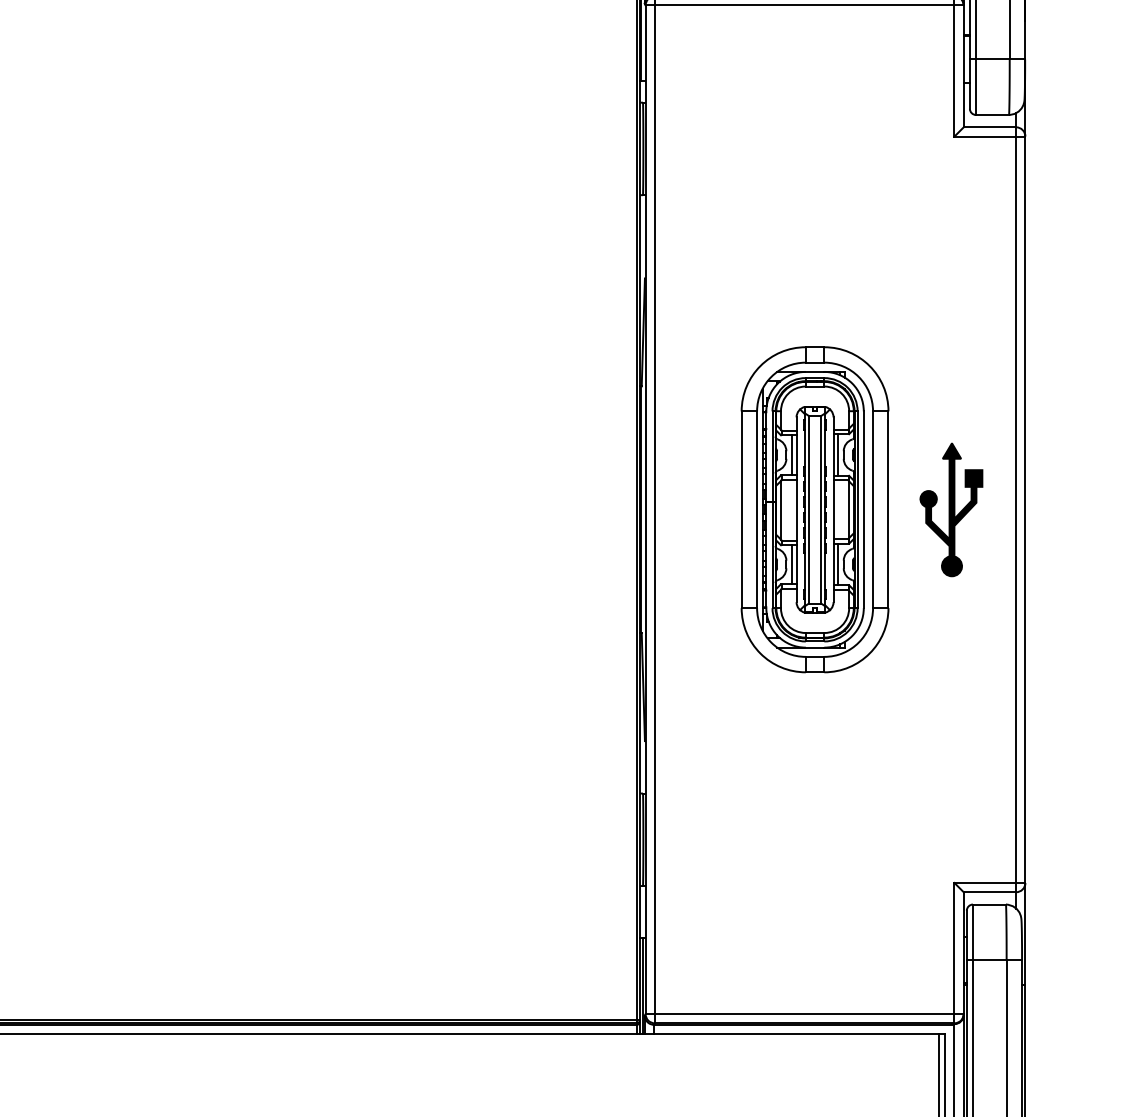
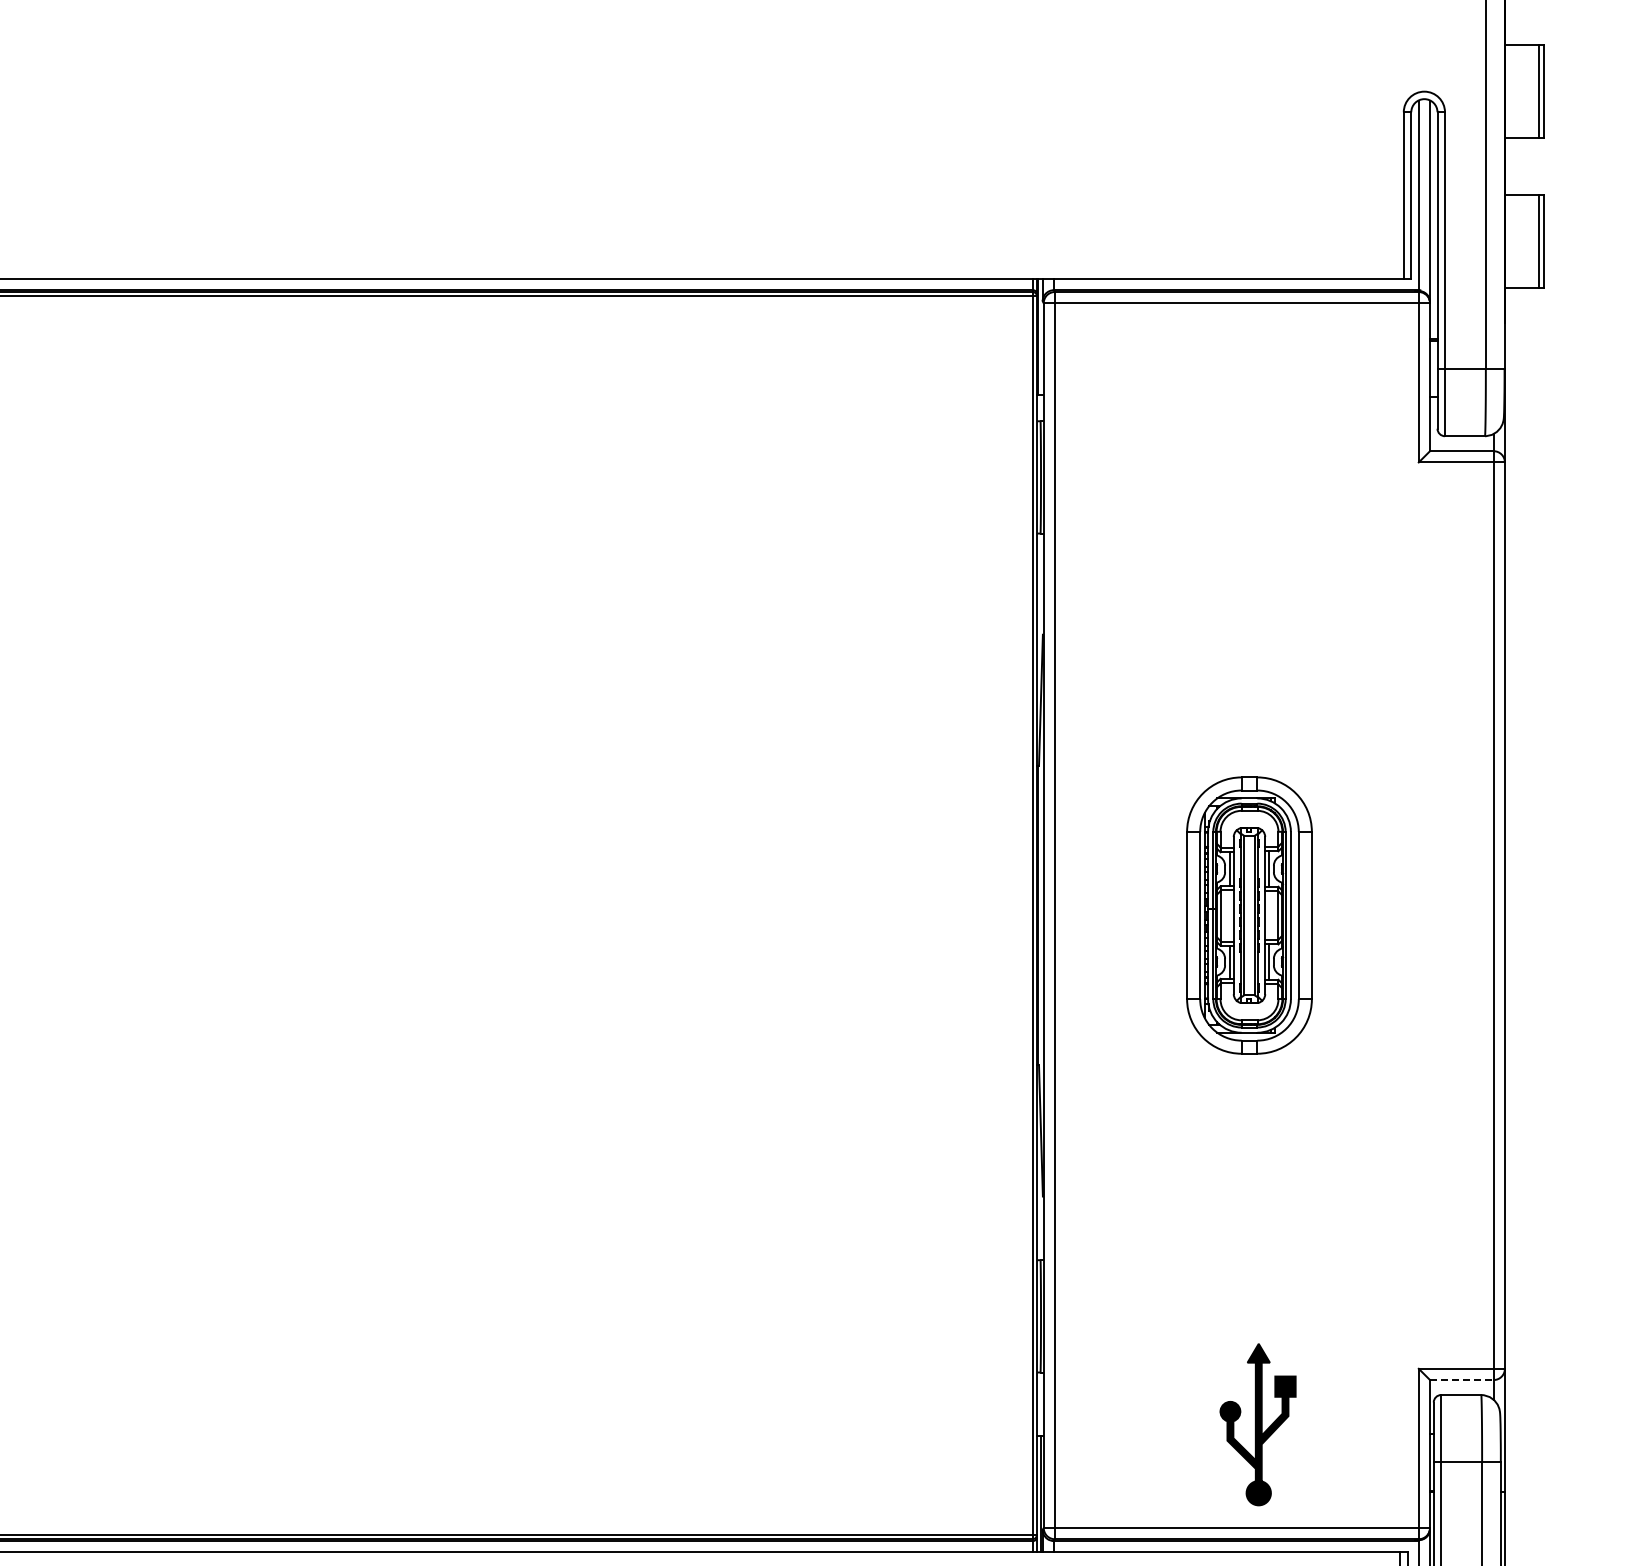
part: (815, 509) -> (1249, 915), size x0.7
part: (950, 509) -> (1257, 1424), moved
line: (989, 892) -> (1461, 1380), solid -> dashed

